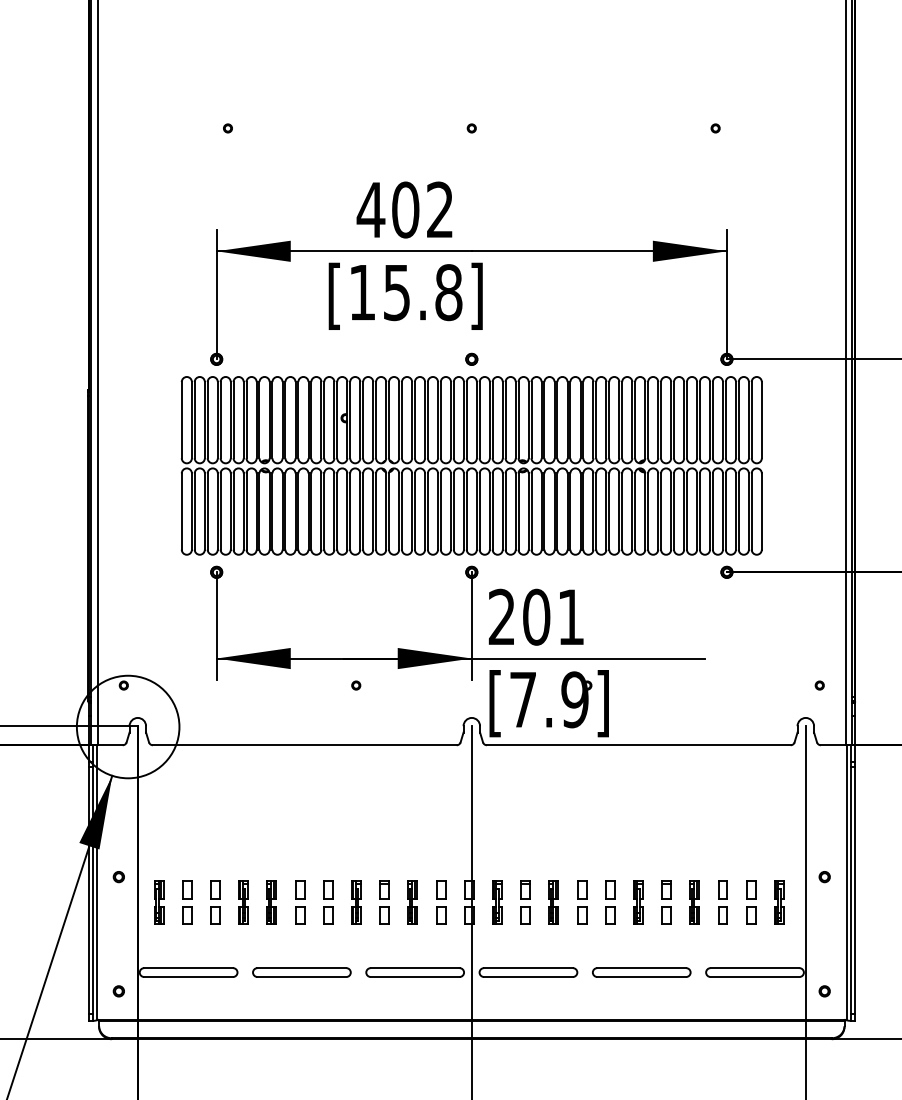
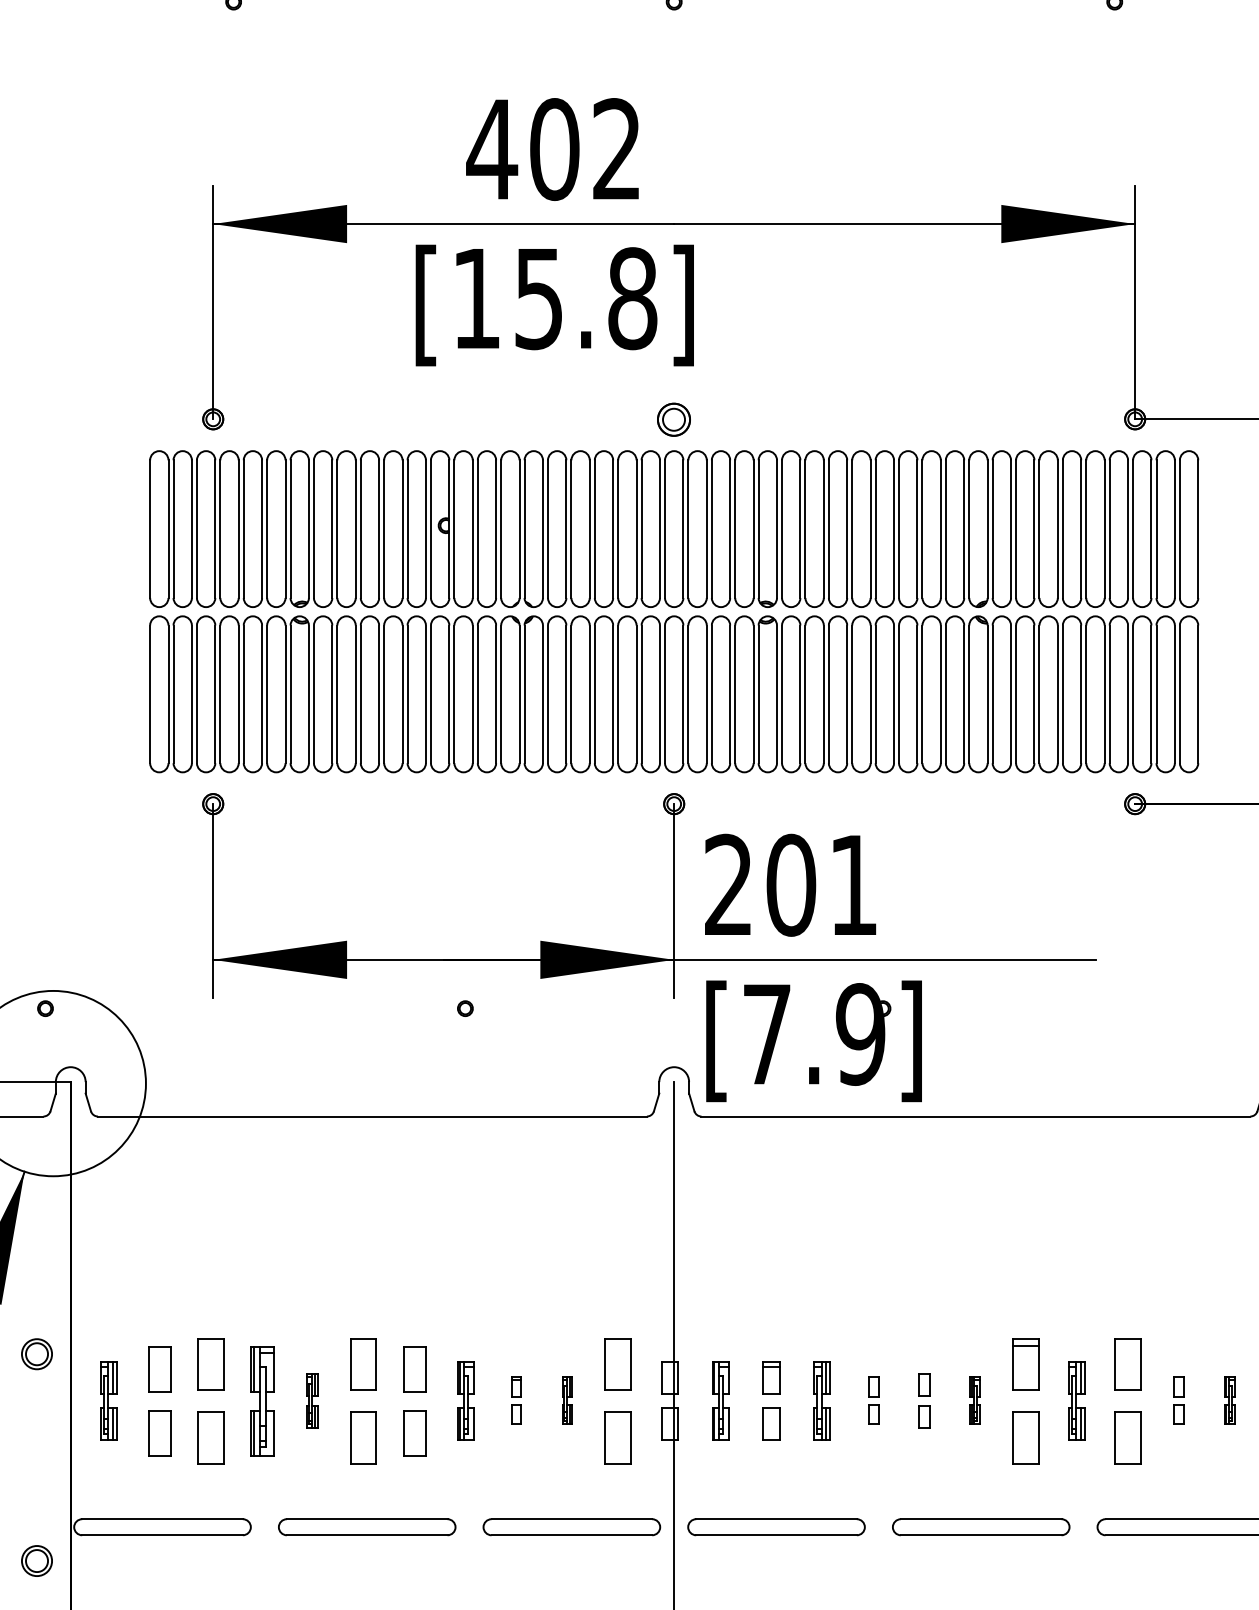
part: (471, 358) -> (673, 417), size x1.6
part: (118, 877) -> (35, 1355), size x1.6
part: (187, 902) -> (160, 1400), size x1.4
part: (215, 902) -> (211, 1400), size x1.6
part: (243, 902) -> (261, 1400), size x1.4
part: (271, 902) -> (312, 1400), size x0.7
part: (300, 902) -> (364, 1400), size x1.6
part: (328, 902) -> (415, 1400), size x1.4
part: (384, 902) -> (516, 1400), size x0.6
part: (412, 902) -> (567, 1400), size x0.6
part: (441, 902) -> (619, 1400), size x1.6
part: (582, 902) -> (874, 1400), size x0.6
part: (610, 902) -> (924, 1400), size x0.7
part: (638, 902) -> (975, 1400), size x0.6
part: (666, 902) -> (1025, 1400), size x1.6
part: (722, 902) -> (1127, 1400), size x1.6
part: (751, 902) -> (1179, 1400), size x0.6
part: (779, 902) -> (1230, 1400), size x0.6
part: (118, 991) -> (35, 1561), size x1.6

